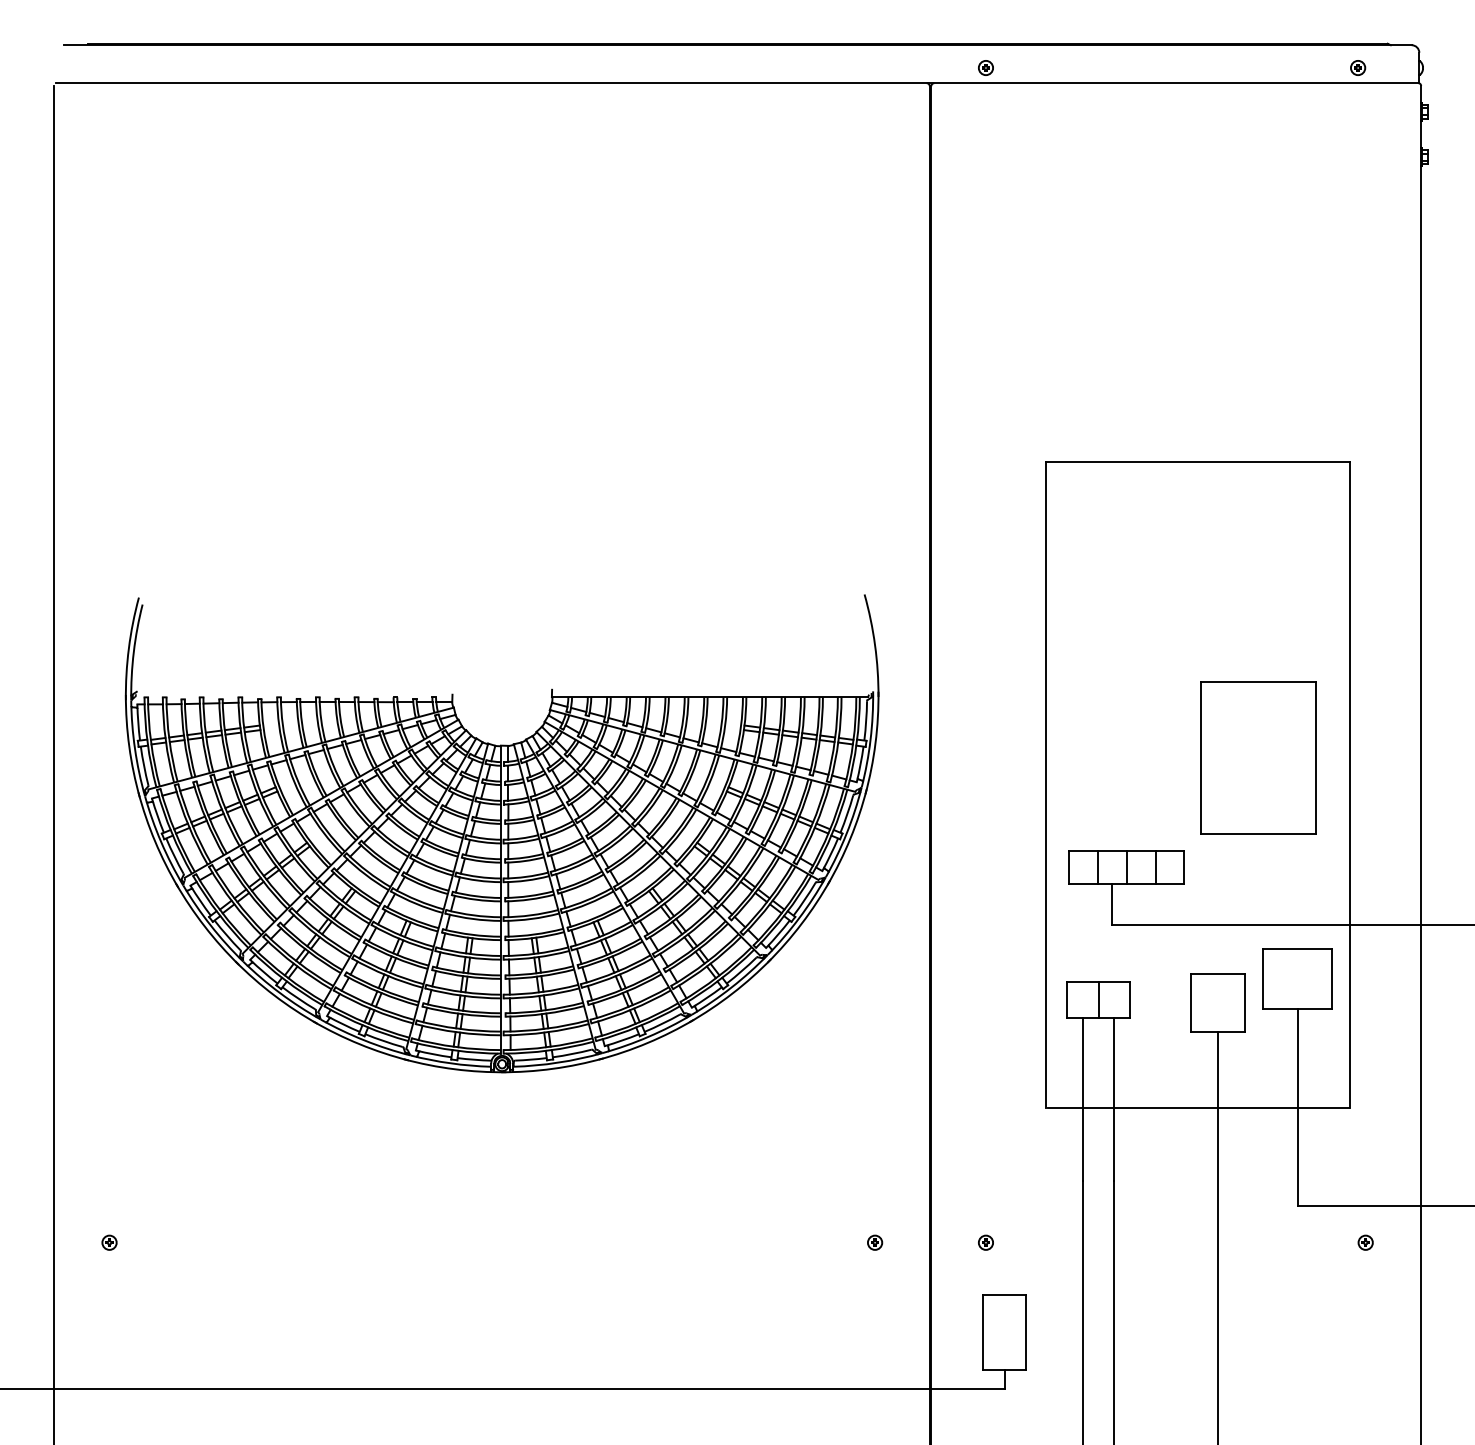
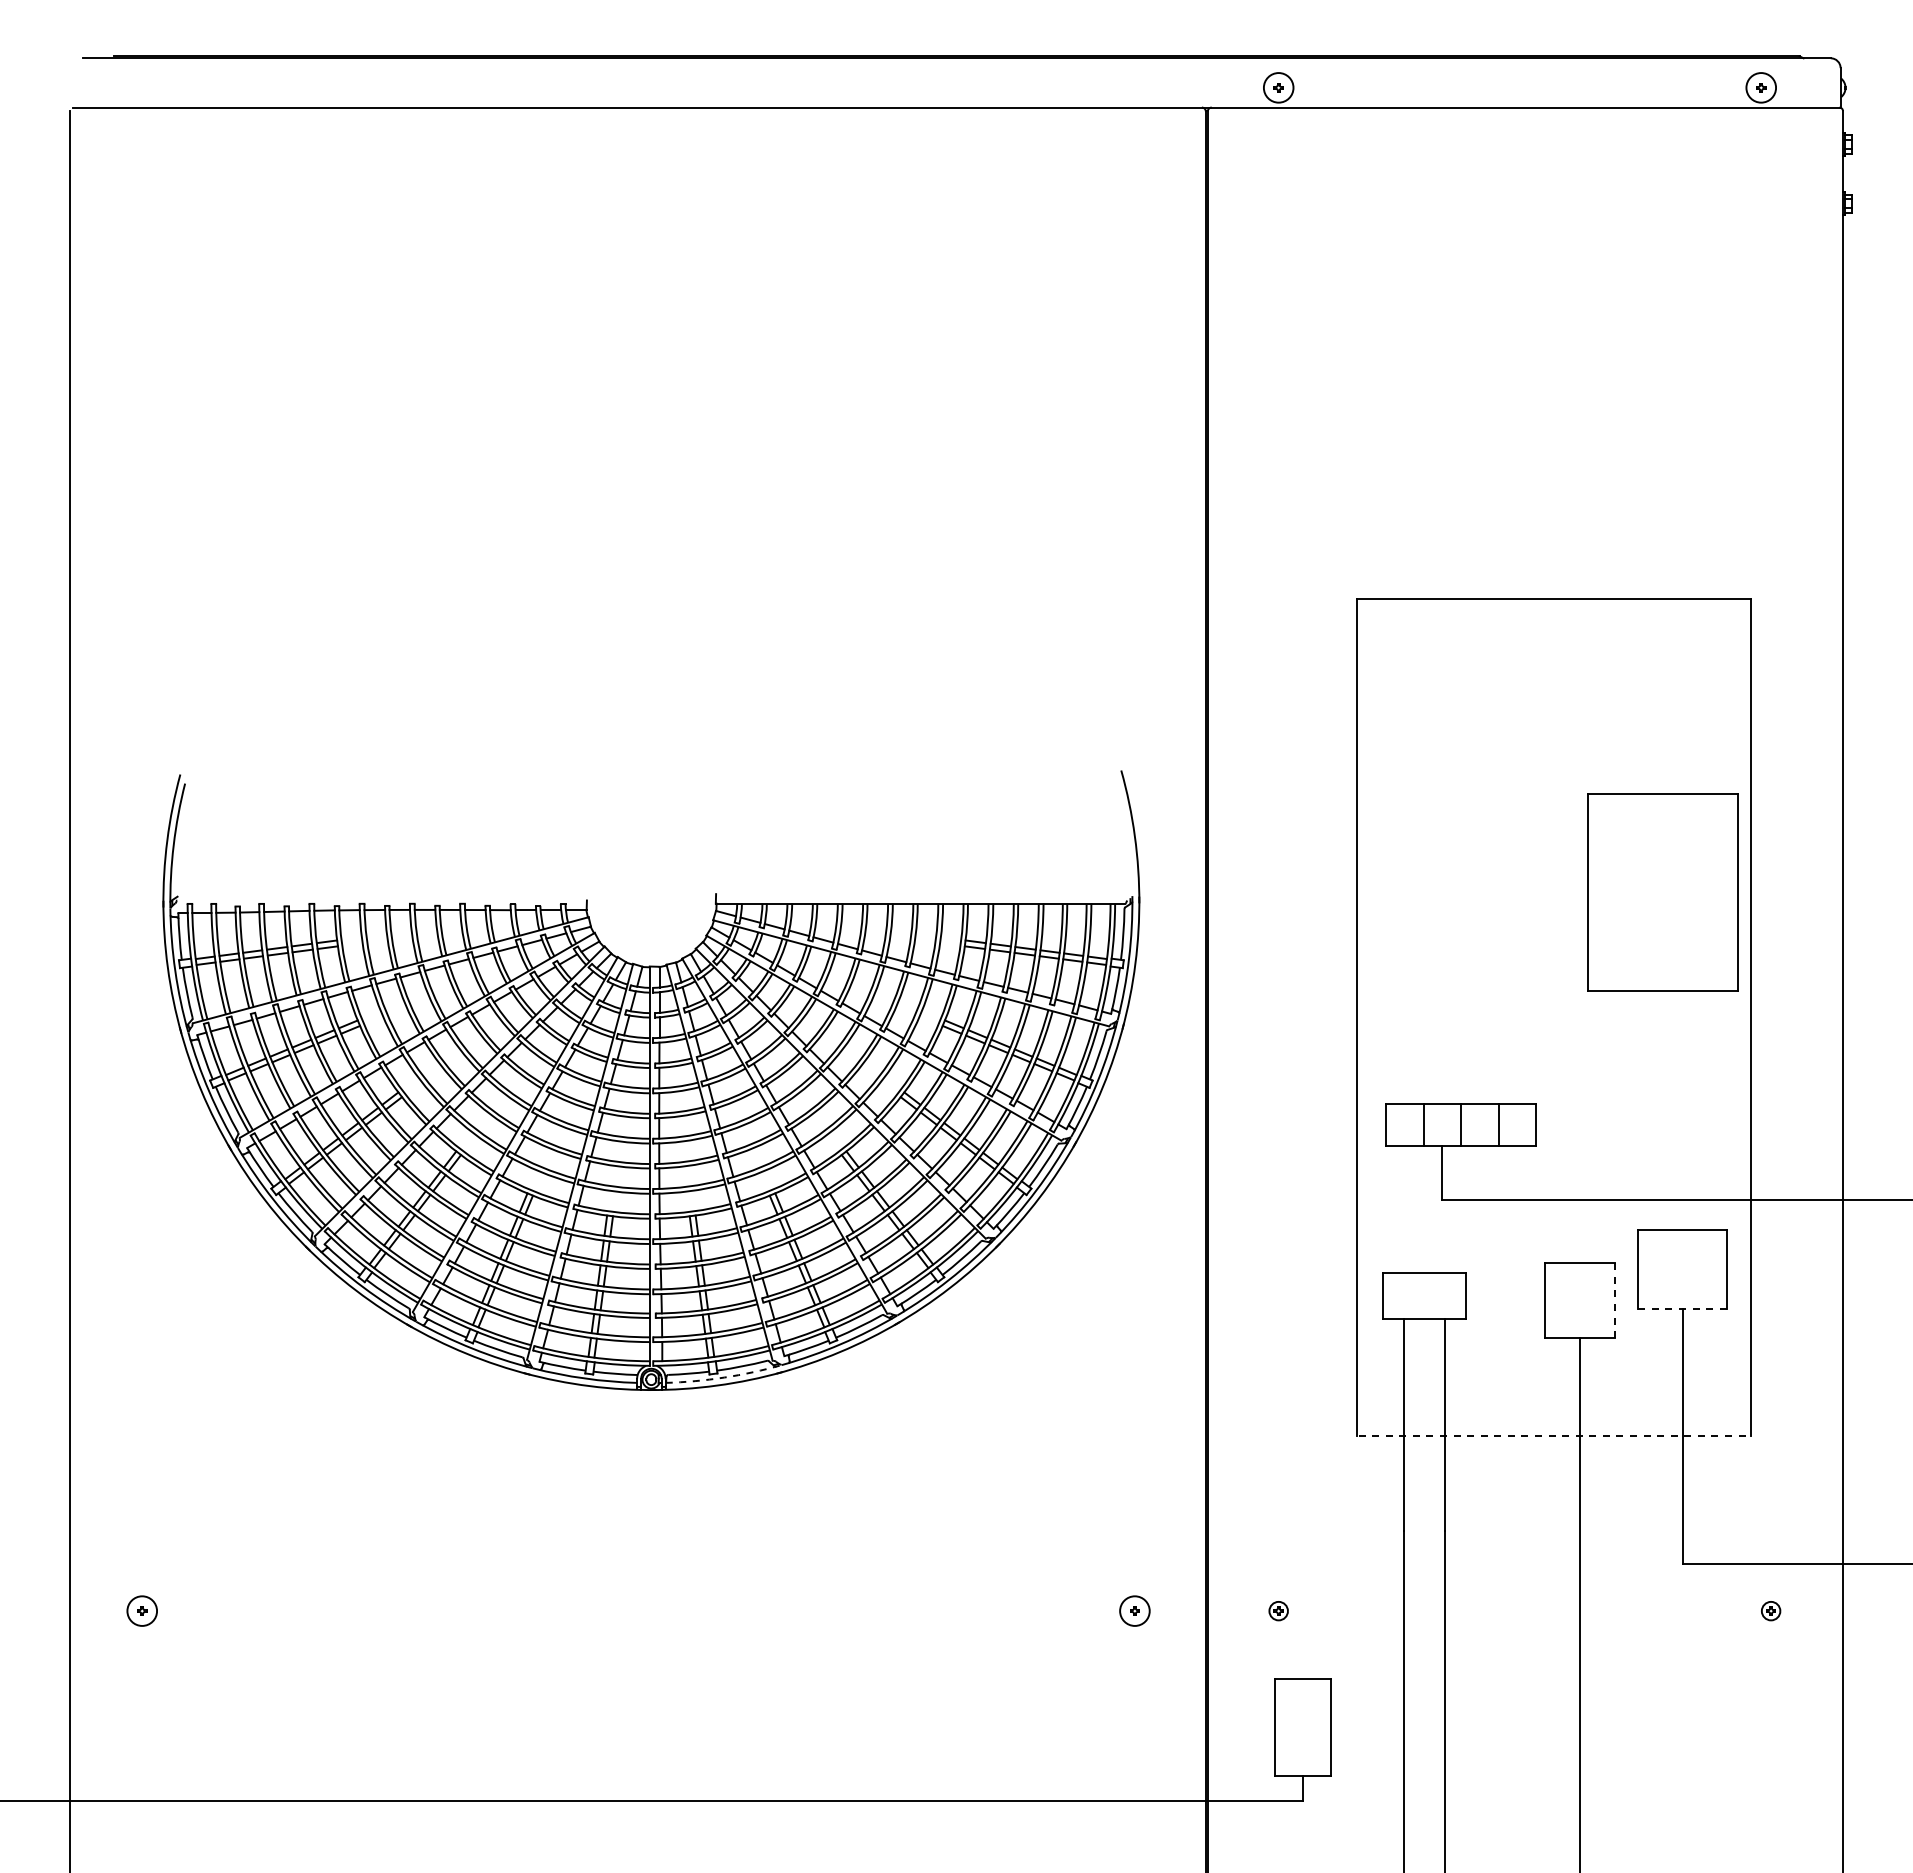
circle: (985, 67) -> (1278, 87), size x1.6
circle: (1357, 67) -> (1760, 87), size x1.6
part: (1258, 758) -> (1662, 892), moved
line: (1098, 999) -> (1424, 1295), removed
line: (1244, 1003) -> (1614, 1301), solid -> dashed
line: (1298, 1009) -> (1683, 1308), solid -> dashed
arc: (558, 1062) -> (724, 1377), solid -> dashed
line: (1198, 1108) -> (1554, 1436), solid -> dashed
circle: (108, 1242) -> (141, 1610), size x1.6
circle: (874, 1242) -> (1134, 1610), size x1.6

